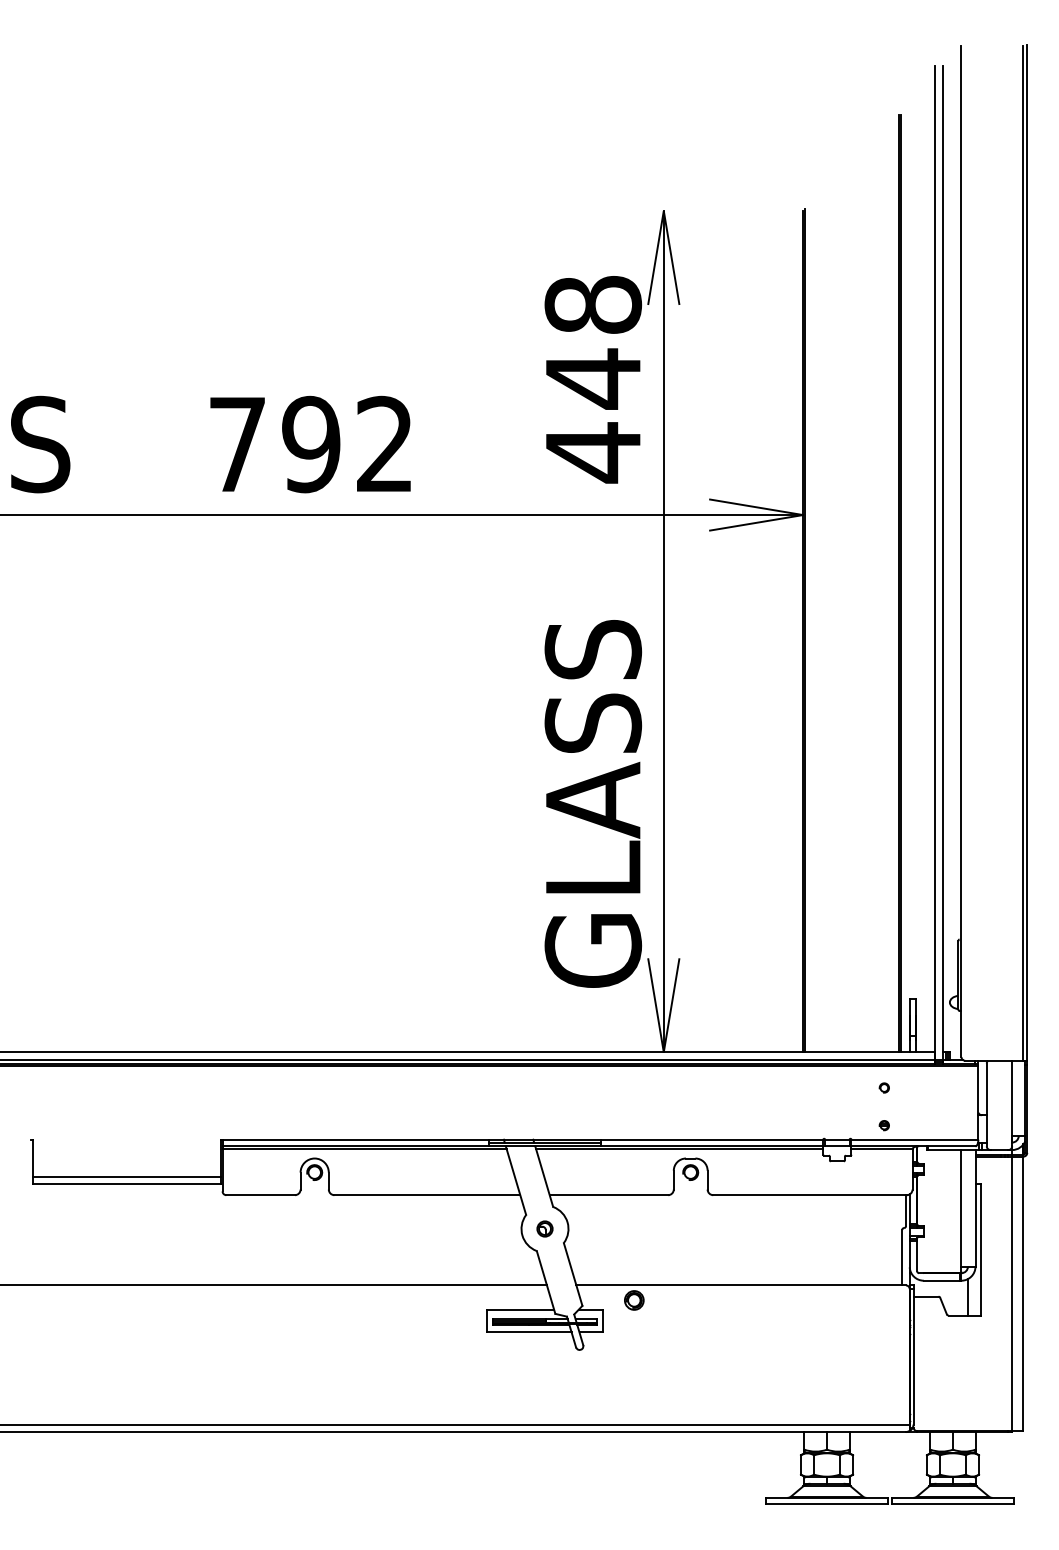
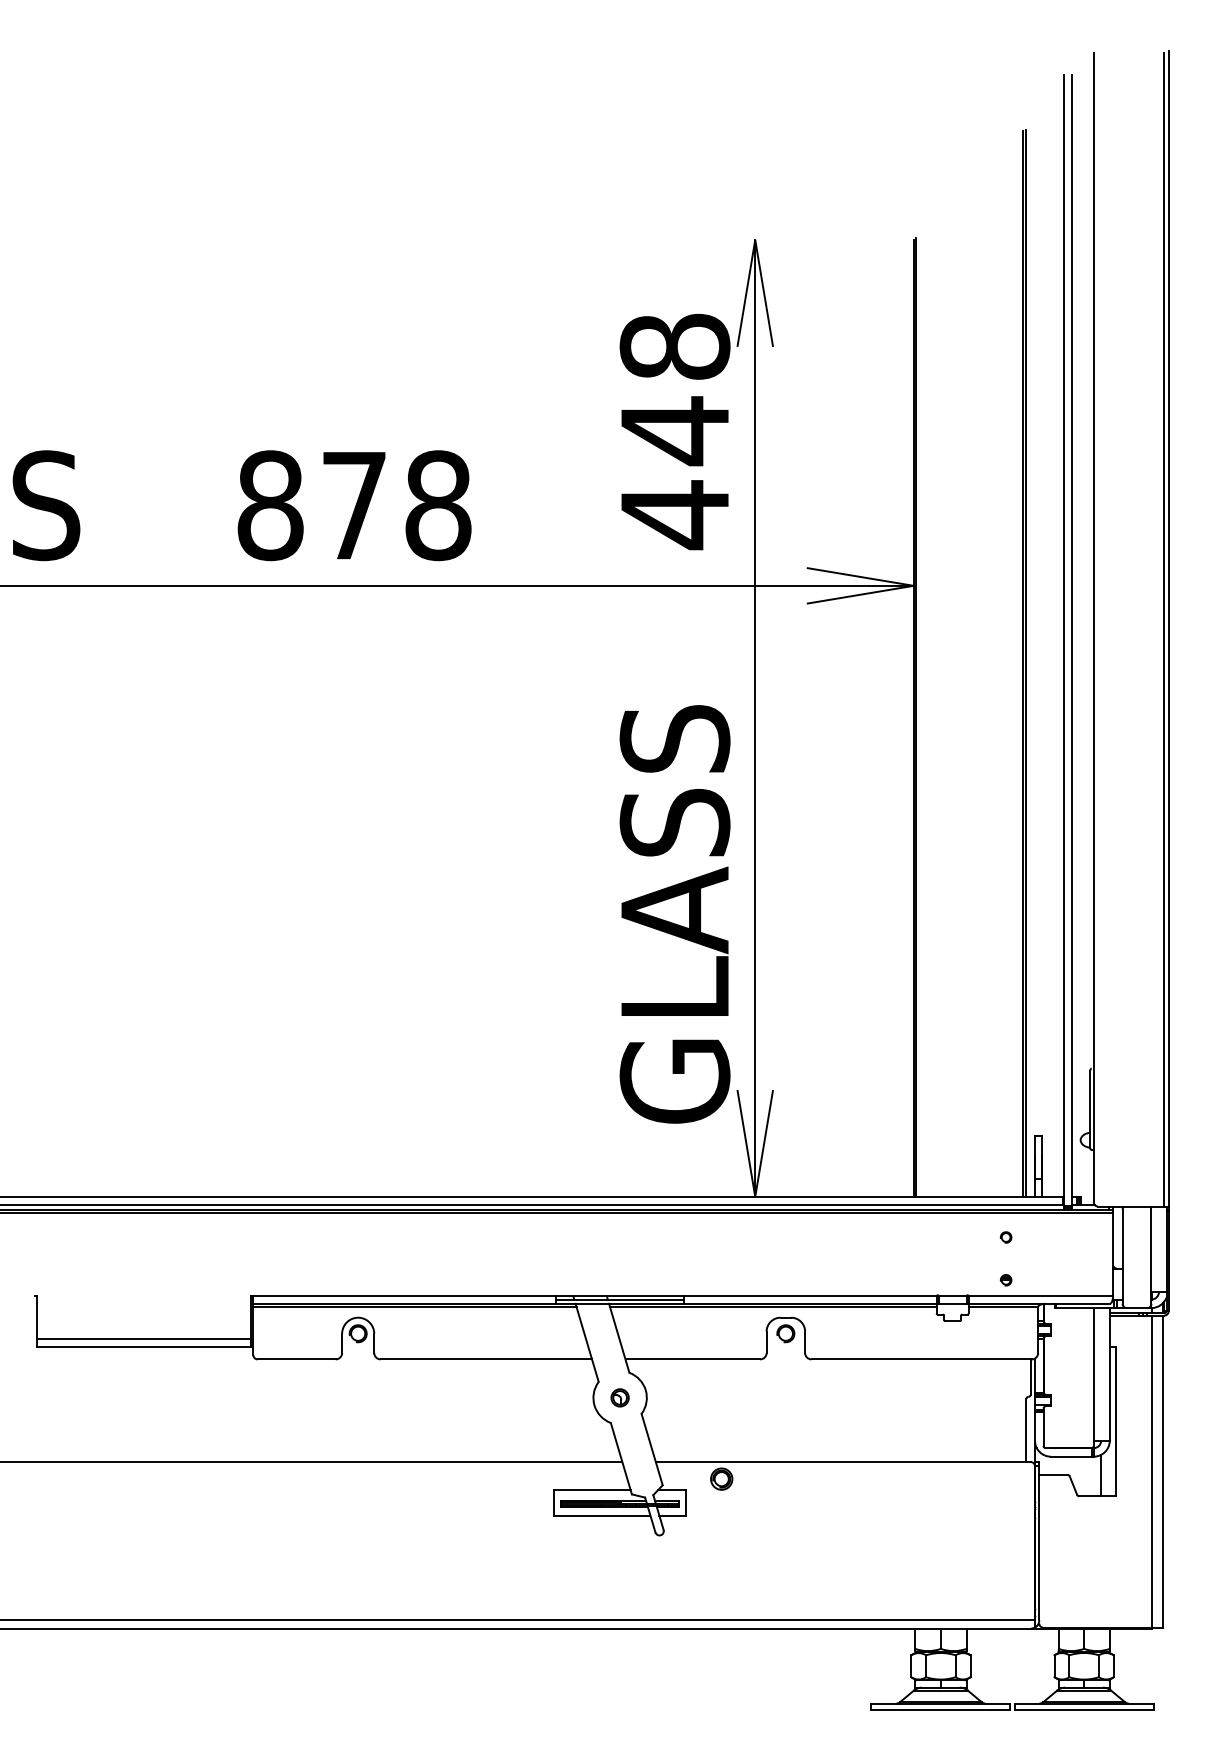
text: (311, 444) -> (354, 505), 792 -> 878

